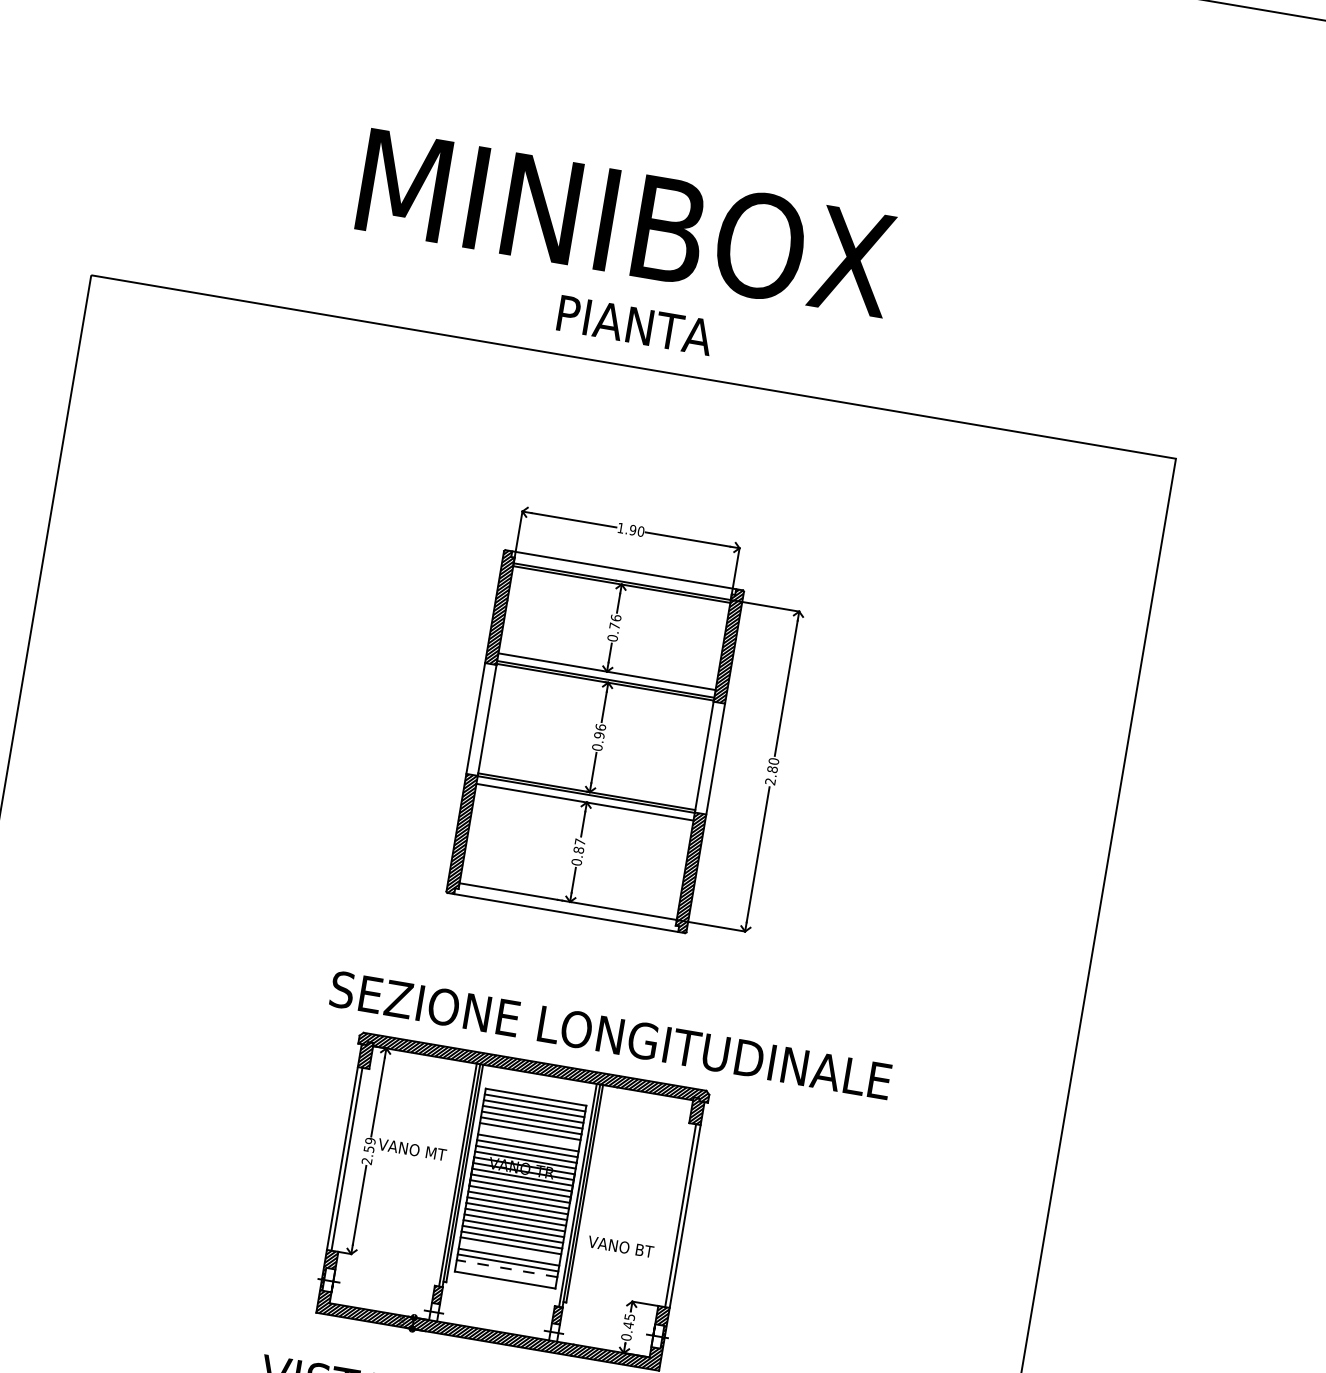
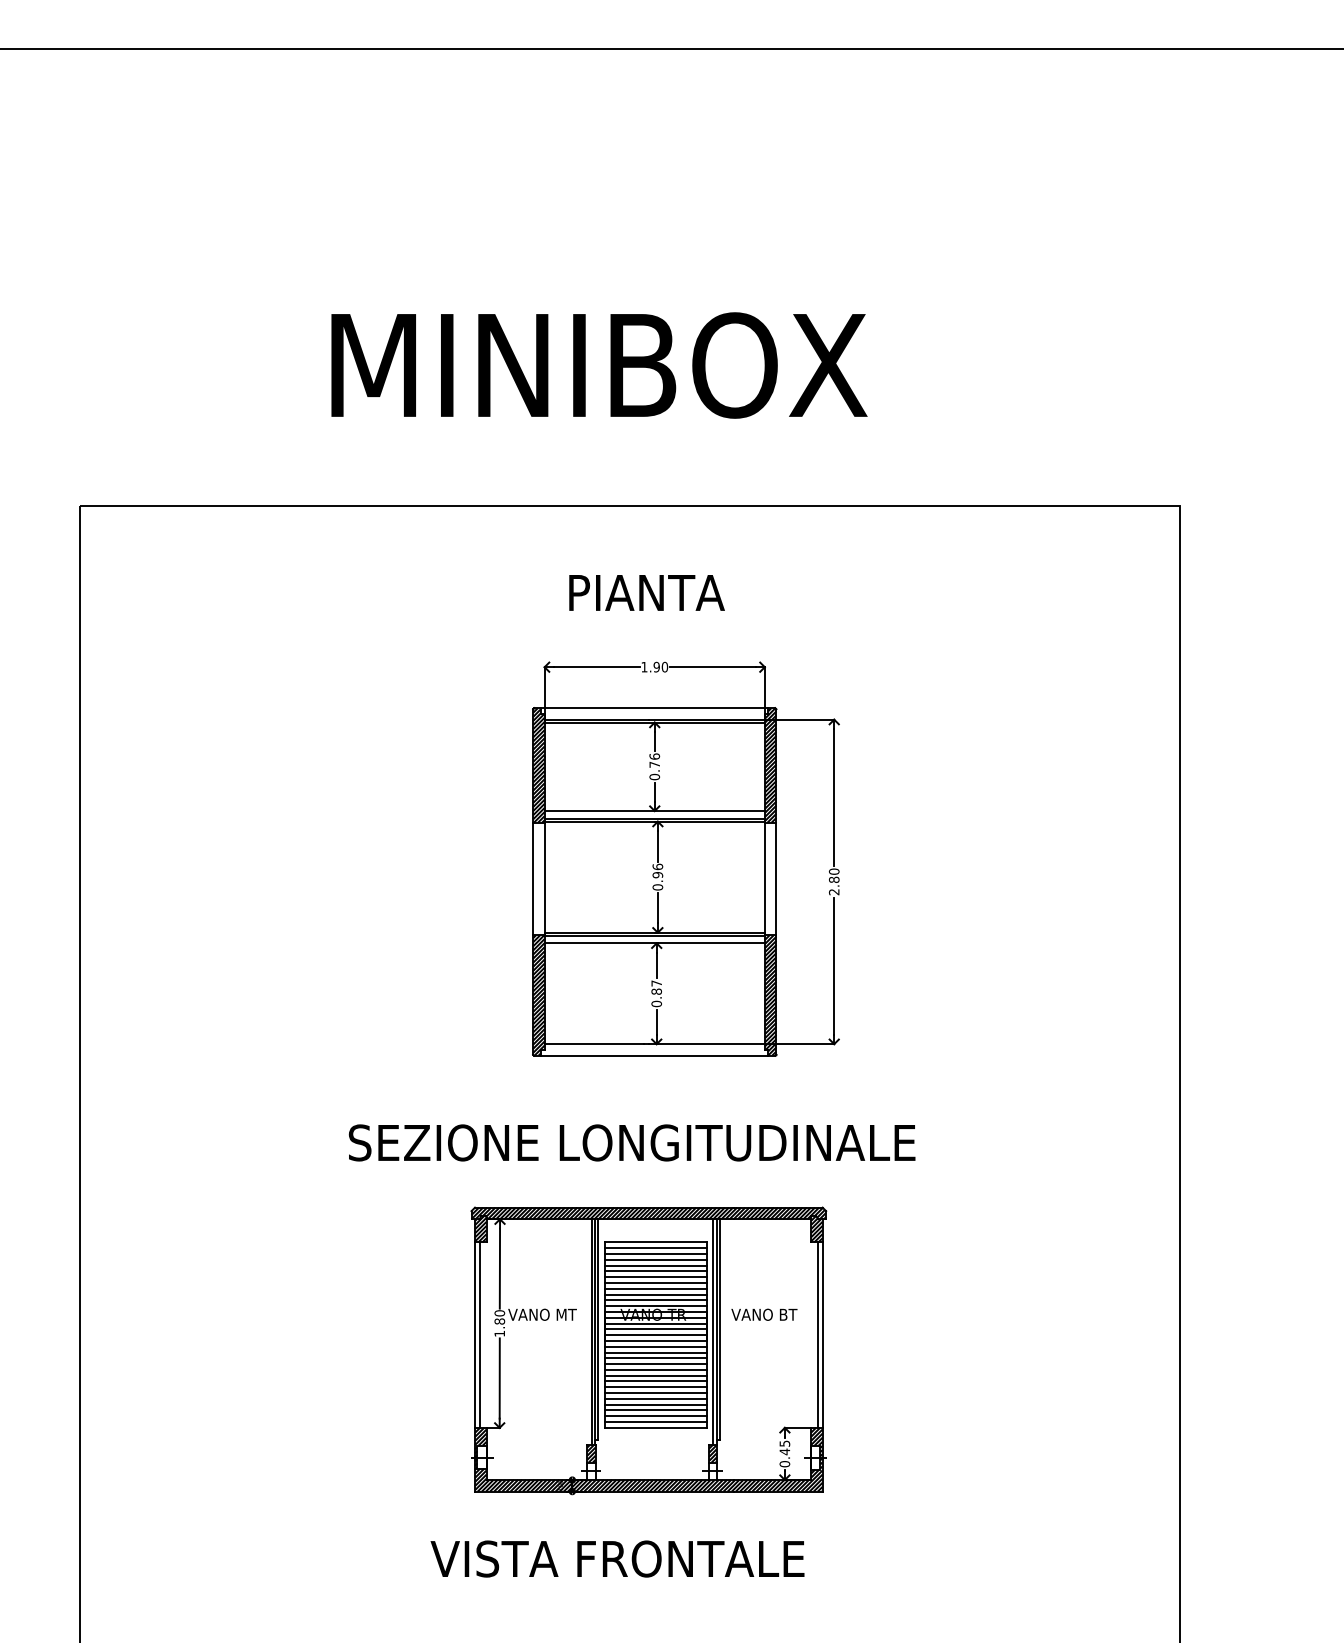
text: (635, 325) -> (646, 592), moved
text: (610, 1034) -> (631, 1142), moved
line: (529, 1136) -> (655, 1282), added
text: (368, 1151) -> (499, 1323), 2.59 -> 1.80
text: (621, 1246) -> (764, 1314), moved
line: (509, 1251) -> (655, 1398), added
line: (506, 1268) -> (655, 1416), dashed -> solid
line: (505, 1274) -> (655, 1422), added

